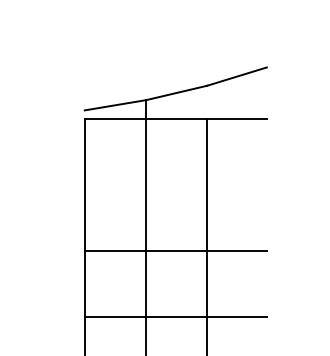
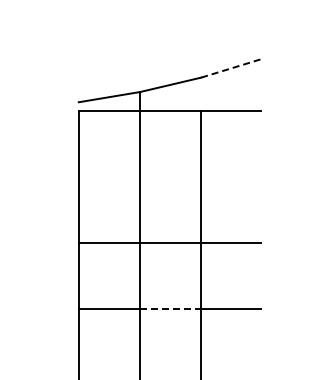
line: (237, 76) -> (231, 68), solid -> dashed
line: (177, 317) -> (171, 309), solid -> dashed

